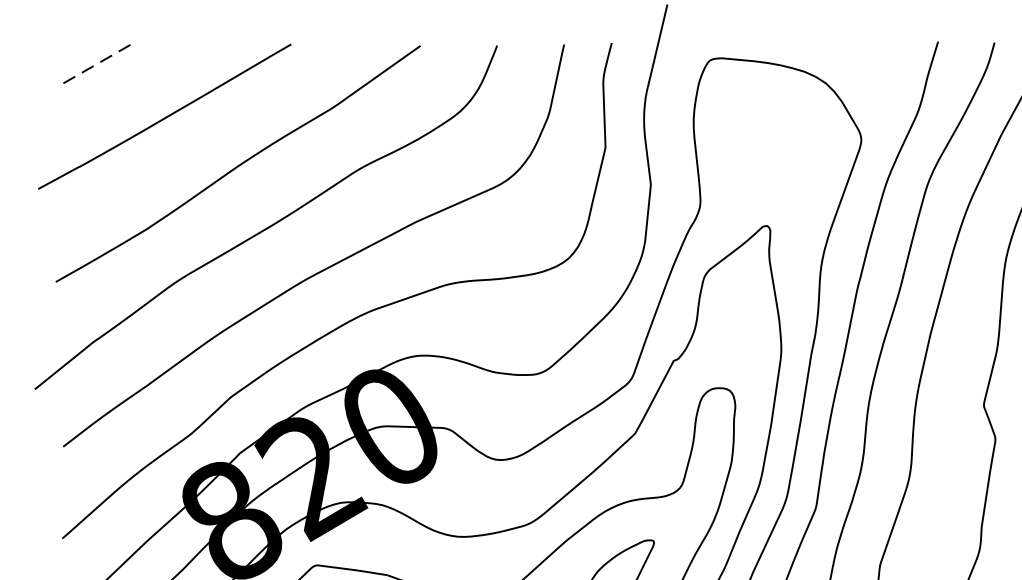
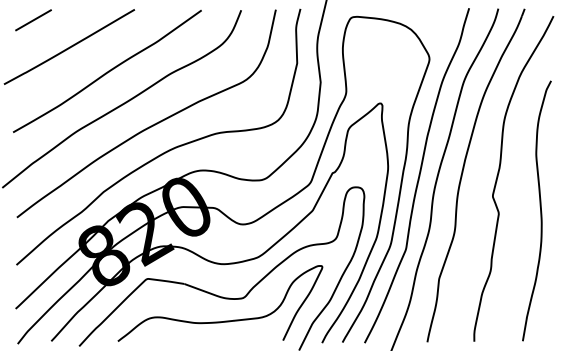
line: (97, 63) -> (34, 19), dashed -> solid

